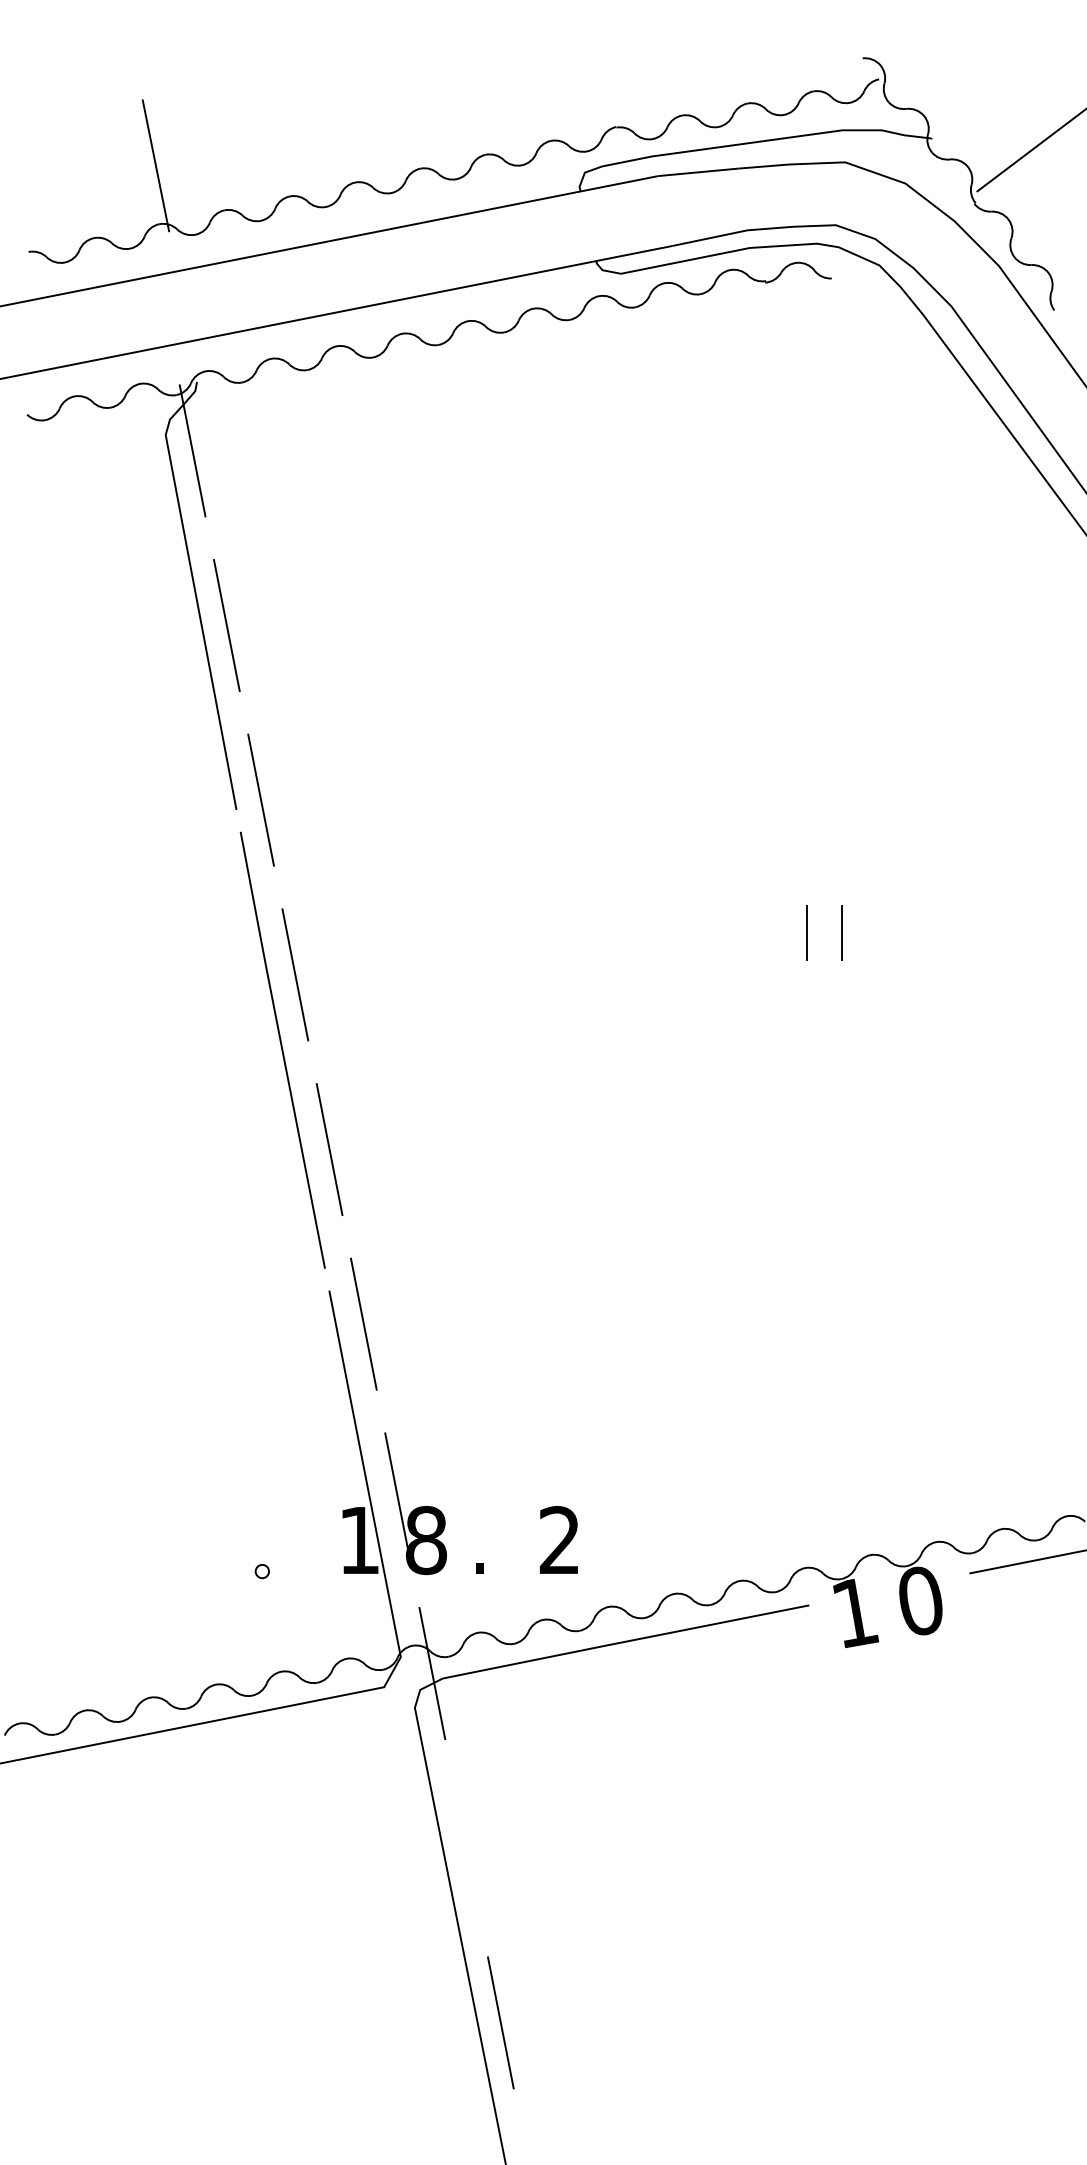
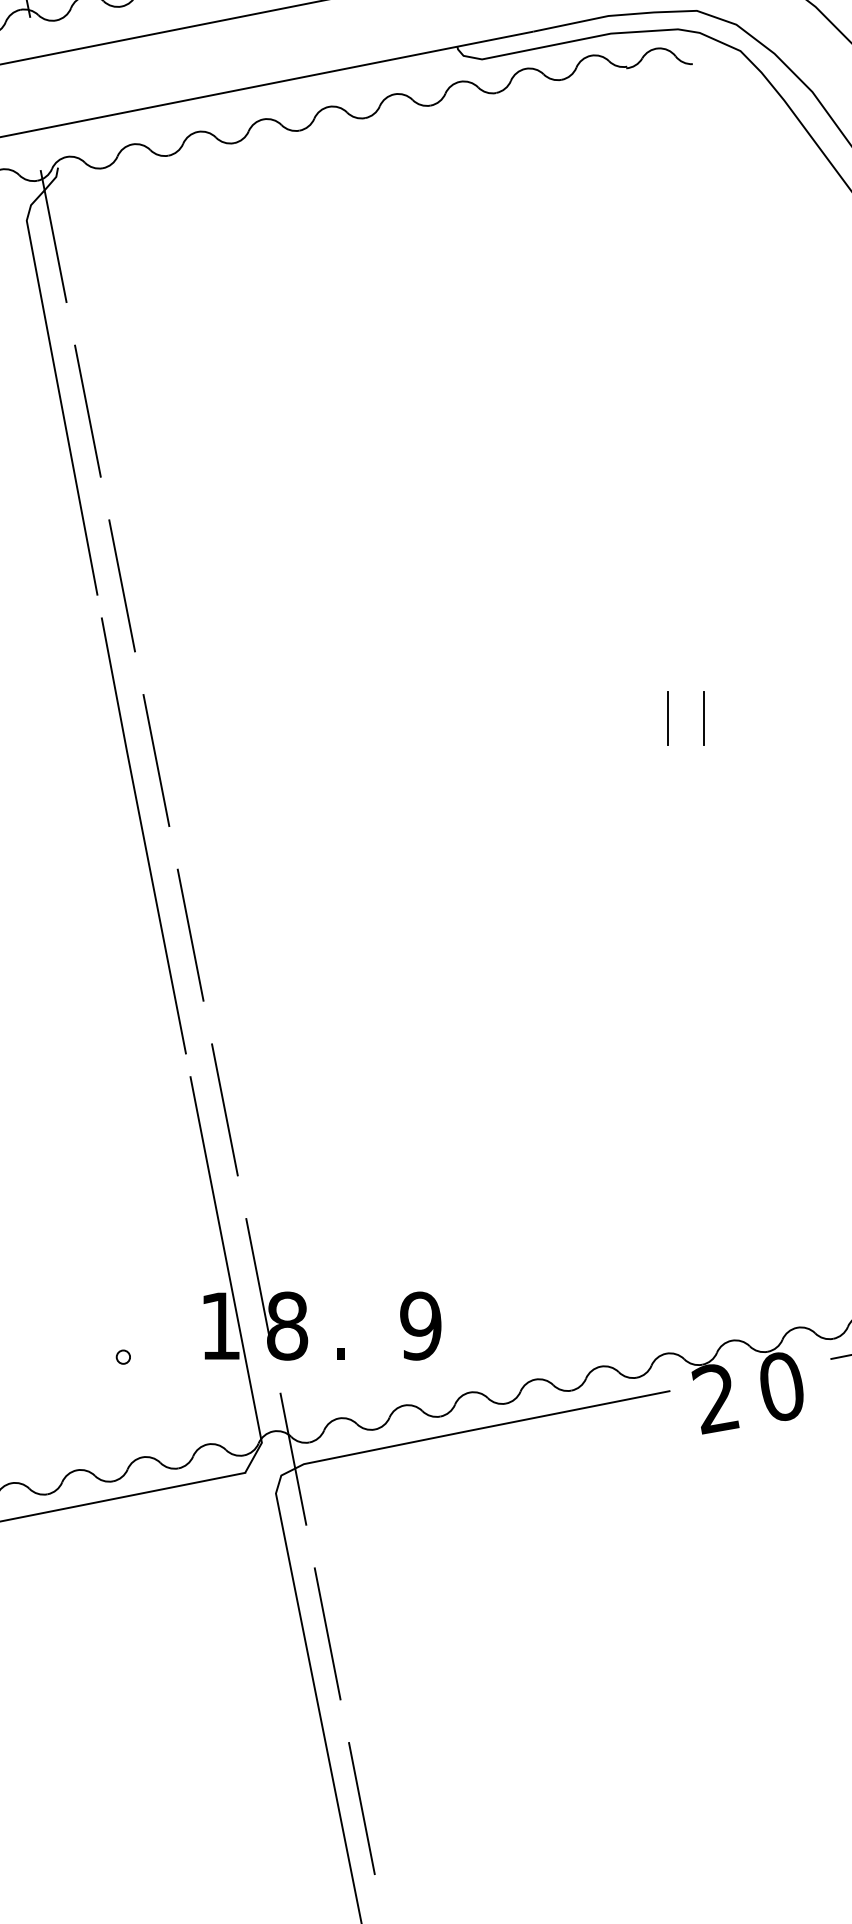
text: (559, 1540) -> (420, 1326), 2 -> 9
text: (854, 1613) -> (715, 1399), 1 -> 2
line: (466, 1847) -> (327, 1633), added

